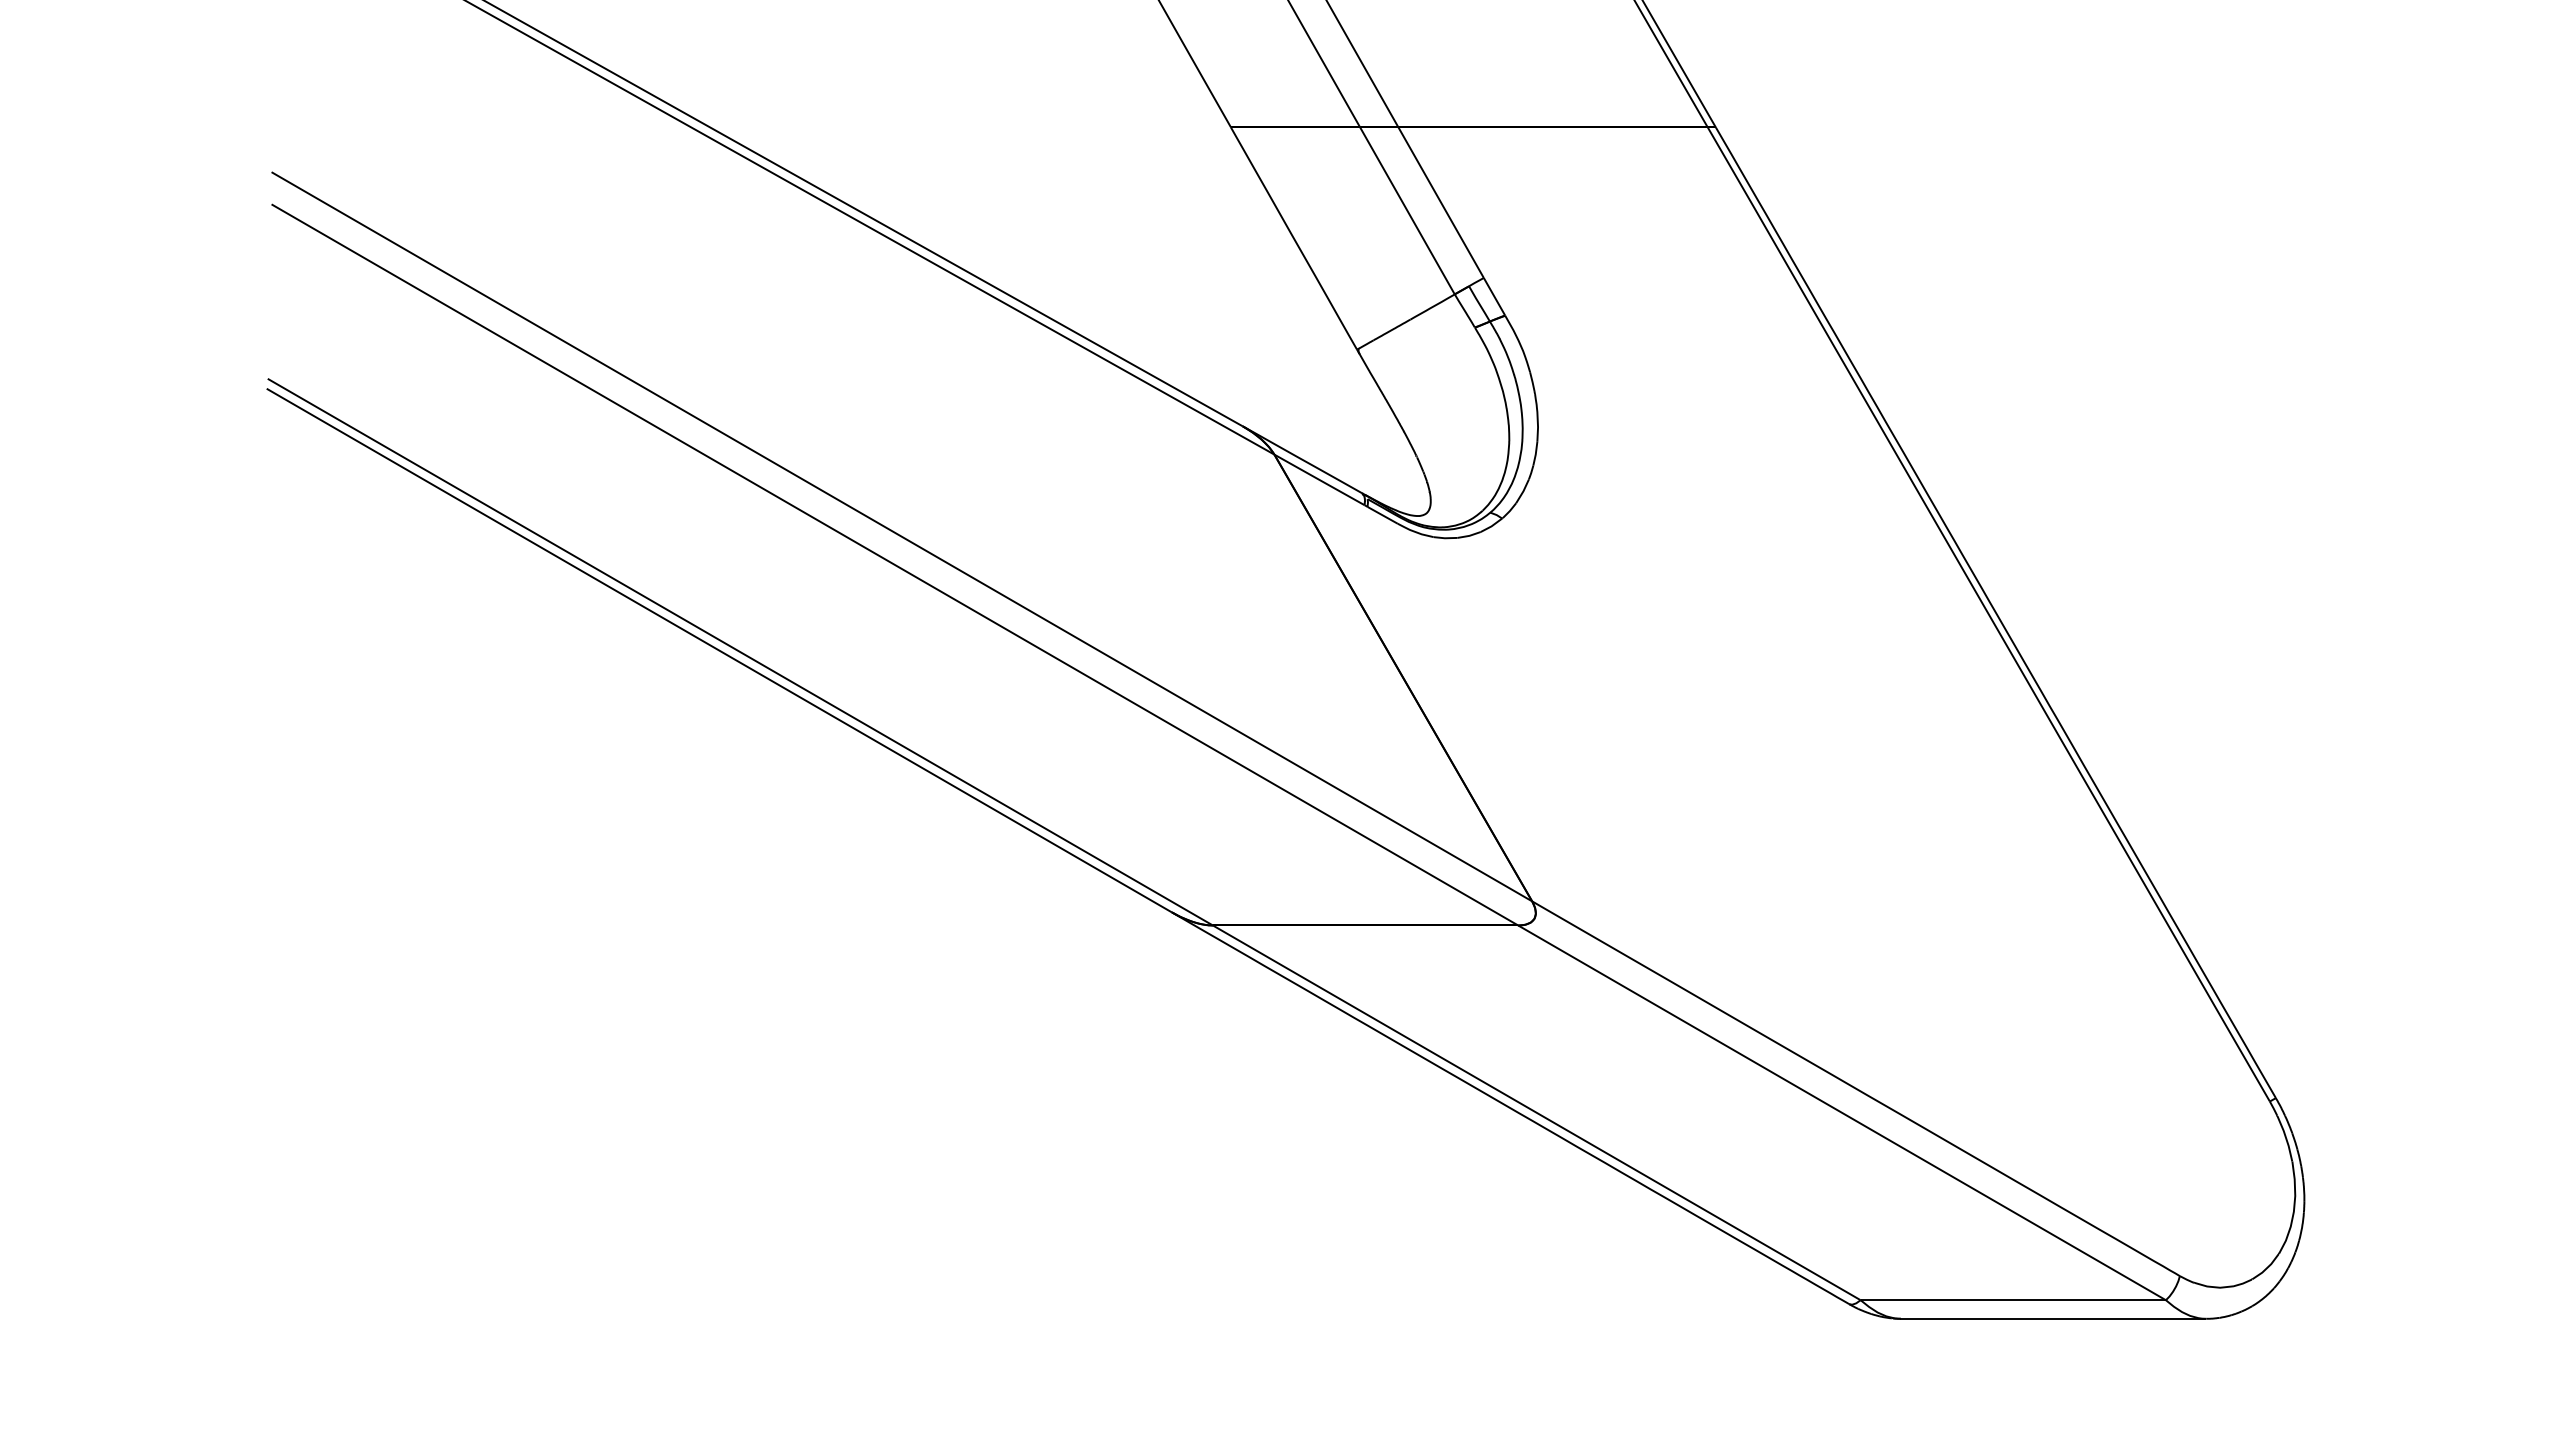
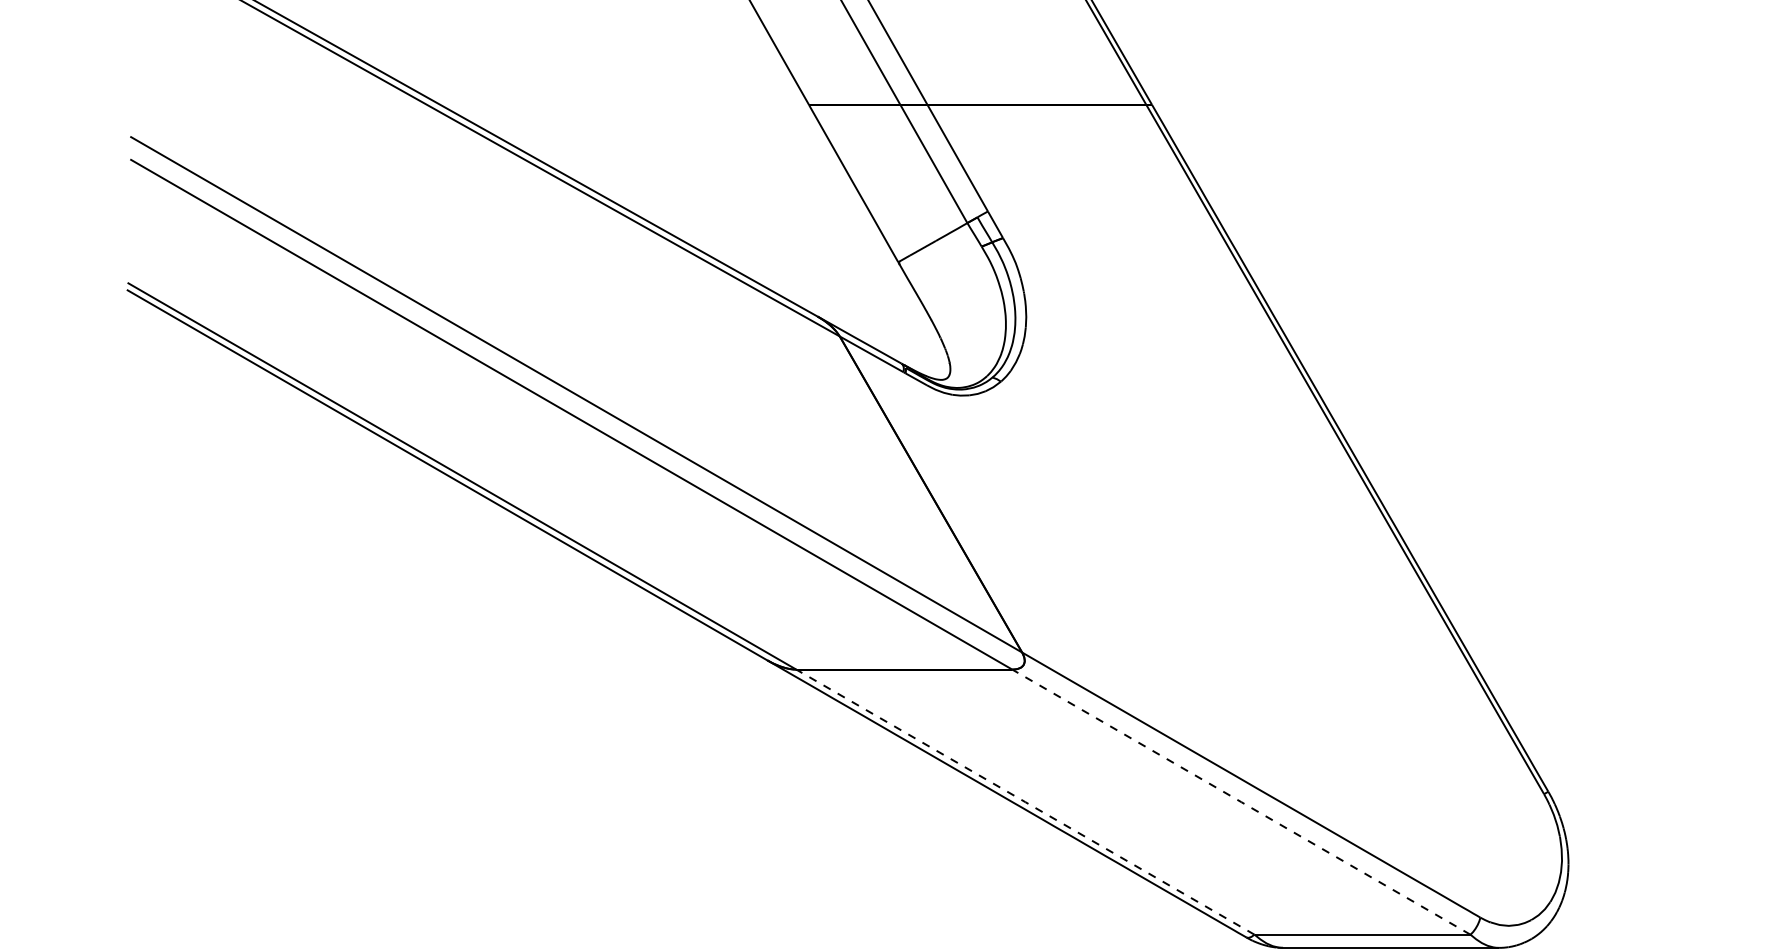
line: (1536, 1112) -> (1025, 801), solid -> dashed
line: (1842, 1112) -> (1241, 801), solid -> dashed

